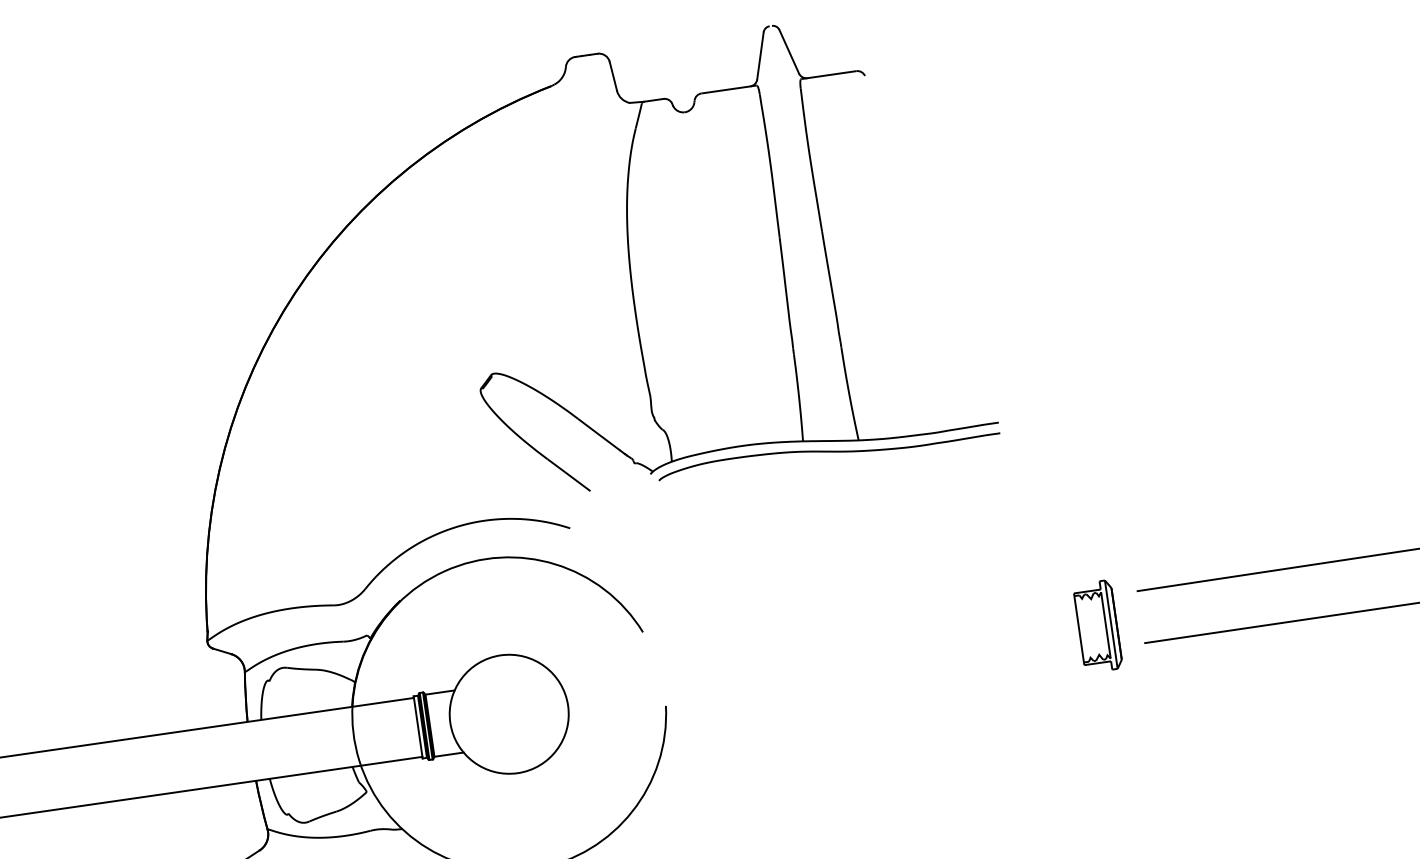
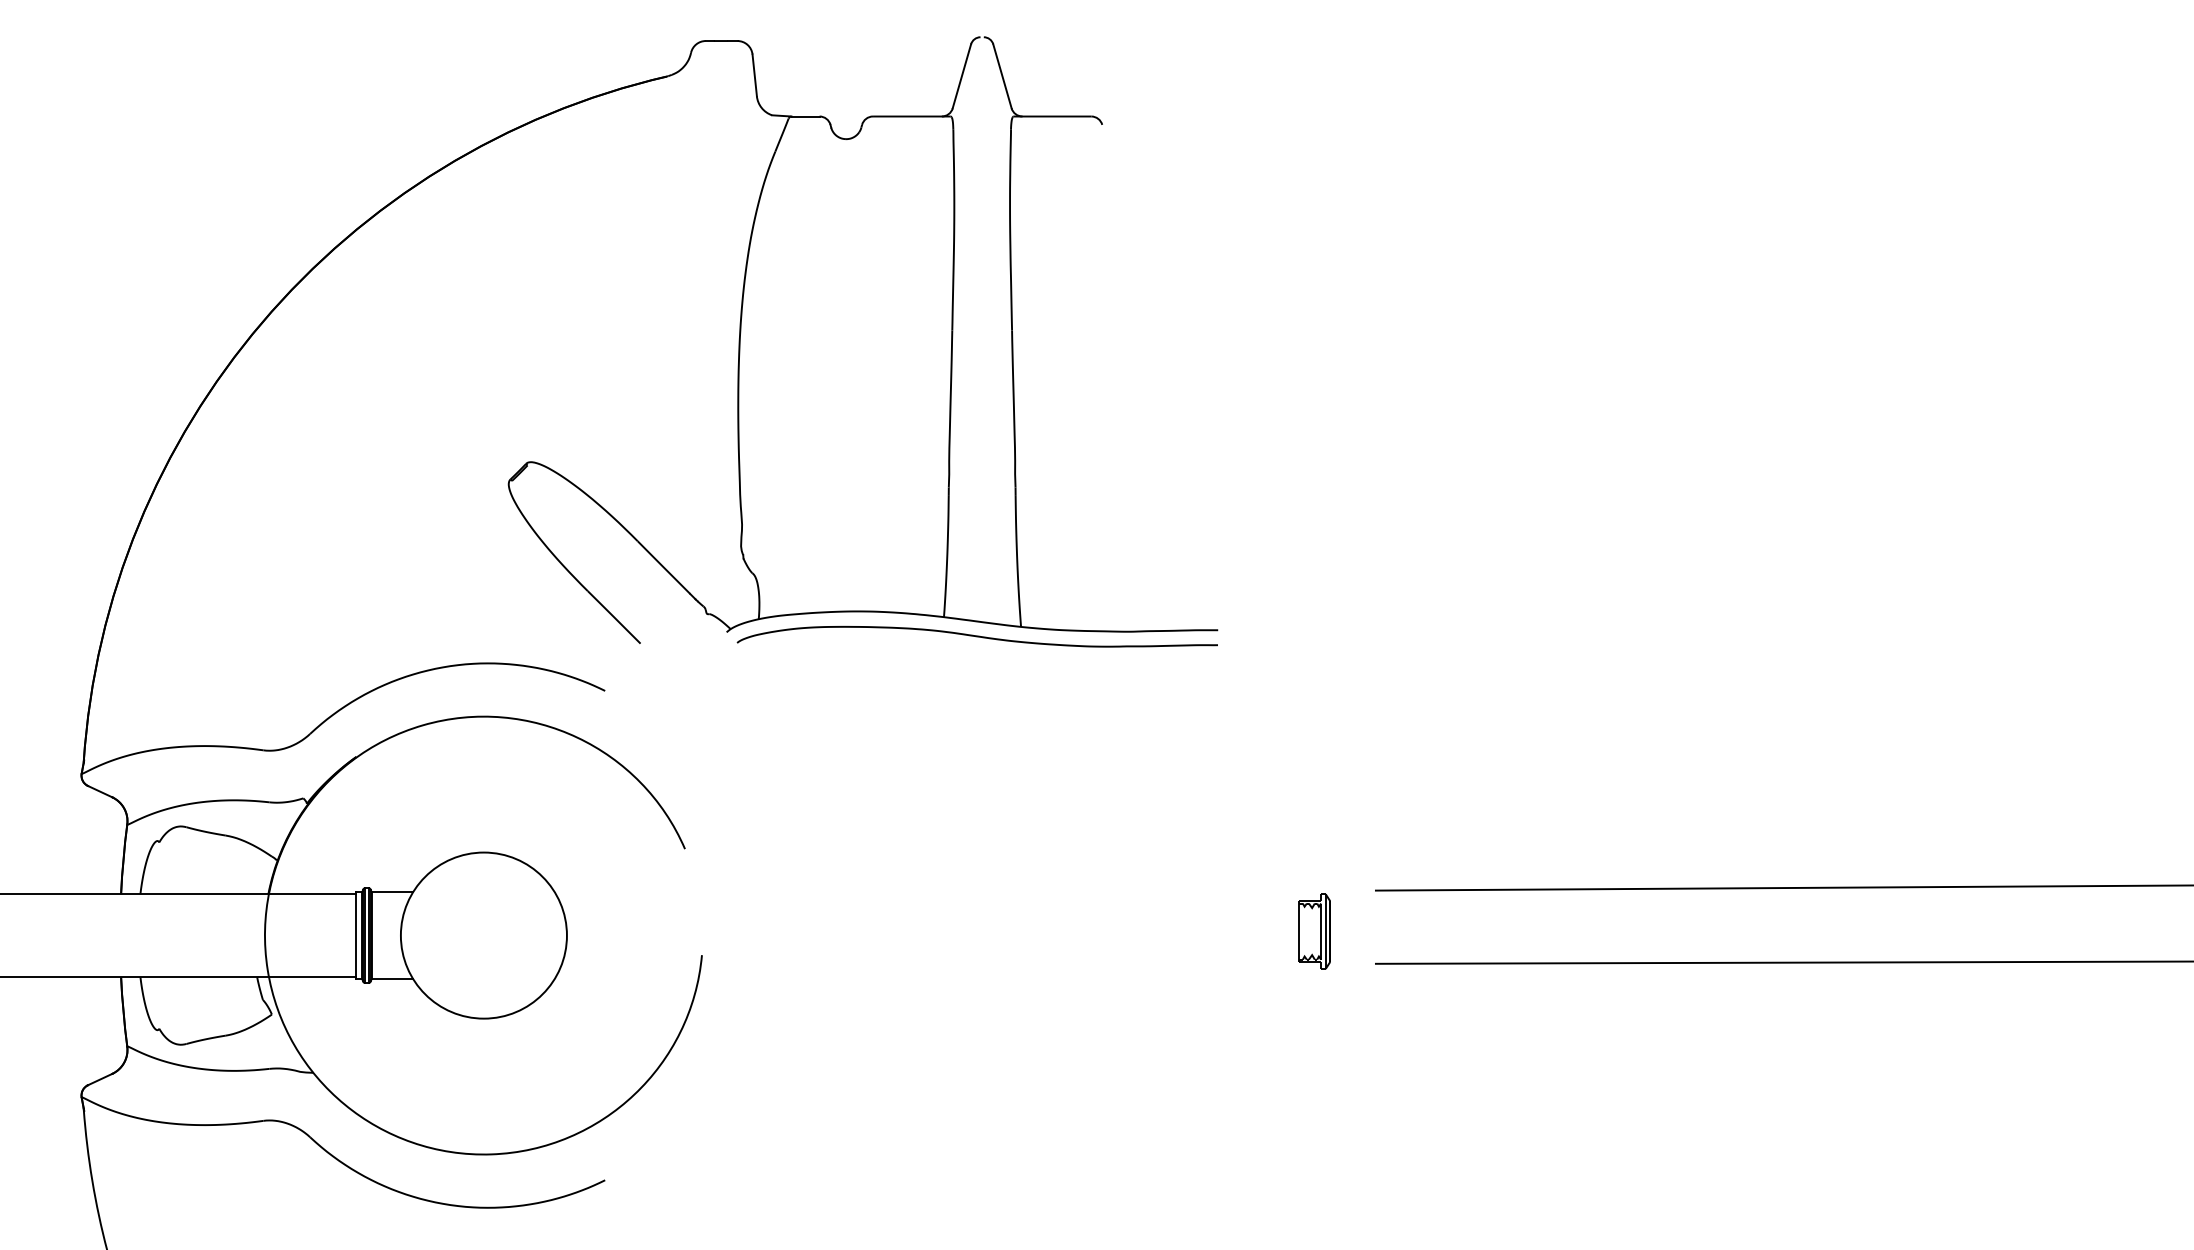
part: (1097, 626) -> (1314, 931), size x0.6

